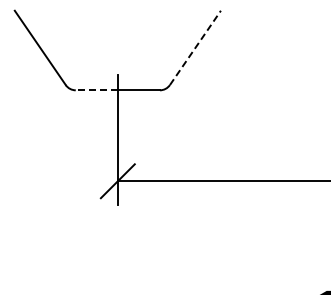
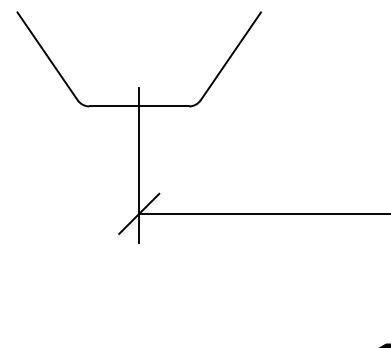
line: (195, 47) -> (230, 55), dashed -> solid
line: (96, 90) -> (113, 106), dashed -> solid

